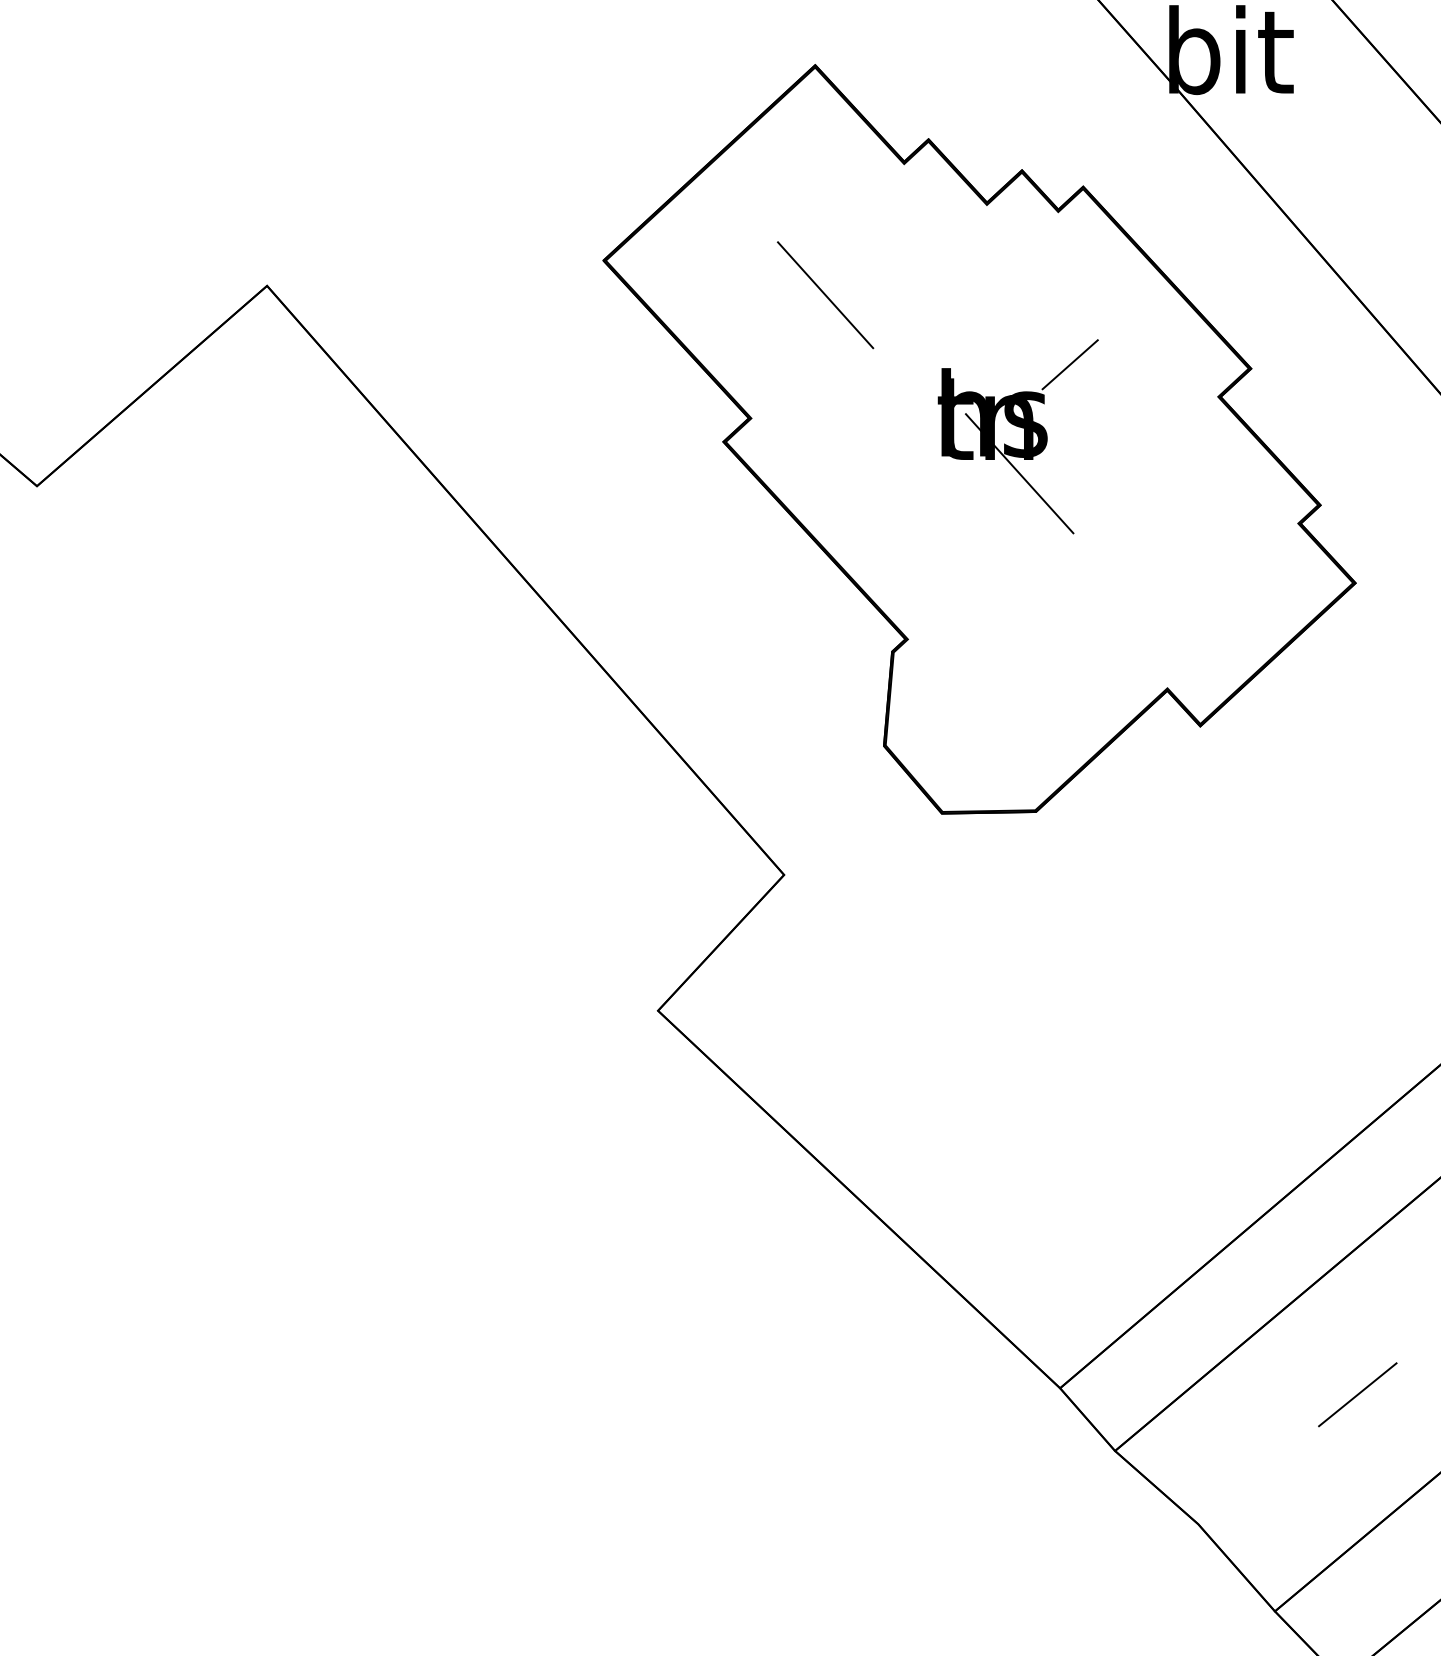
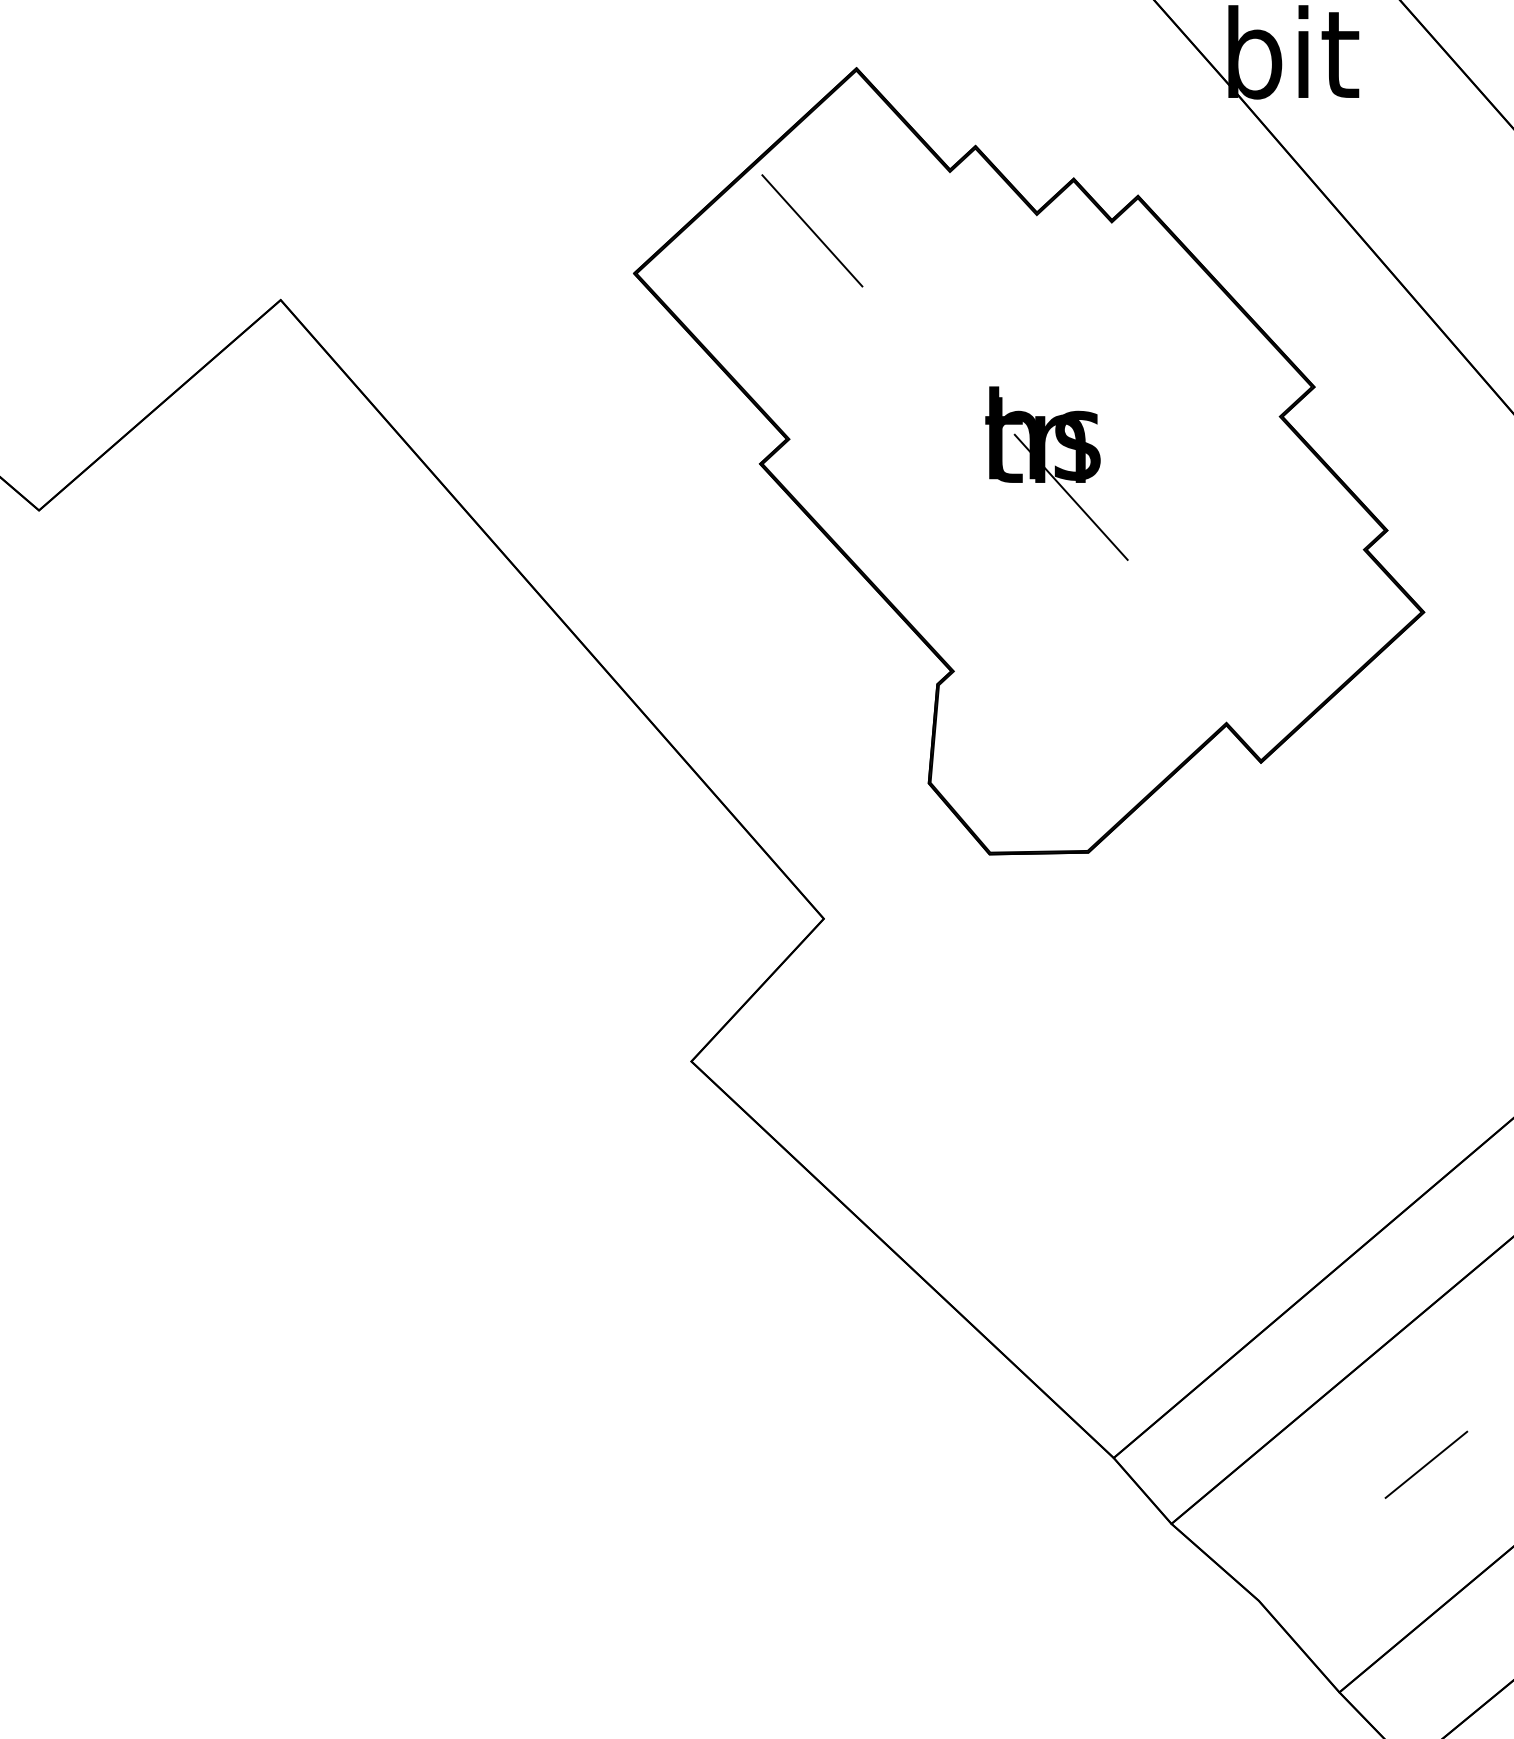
line: (825, 294) -> (812, 230), moved
line: (1070, 364) -> (1124, 382), removed

